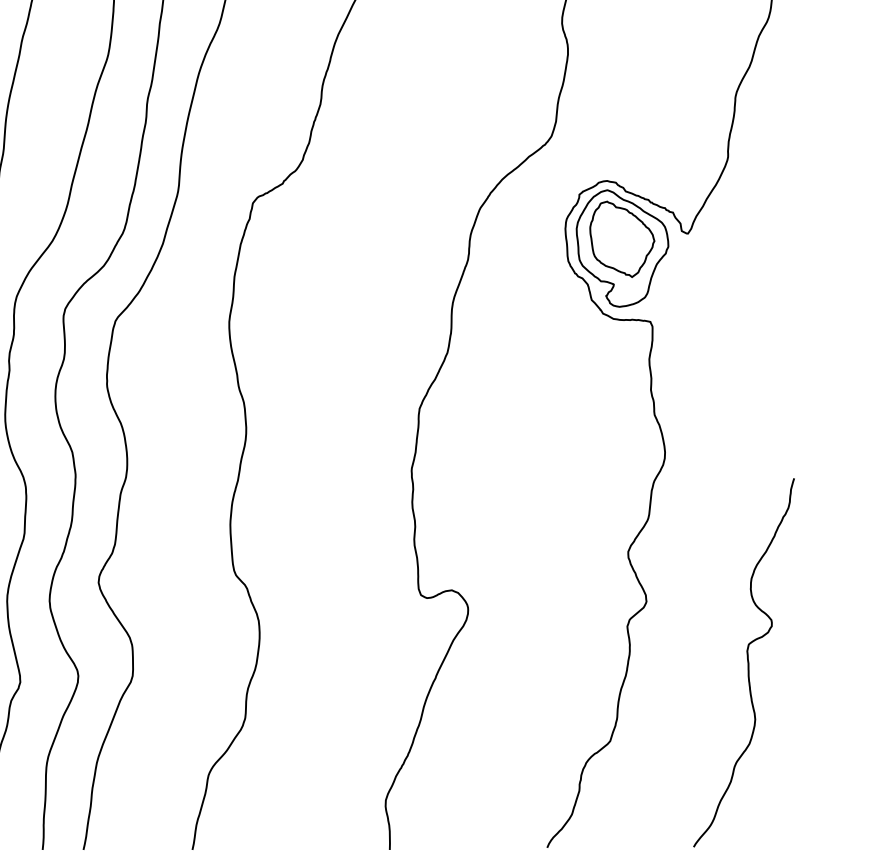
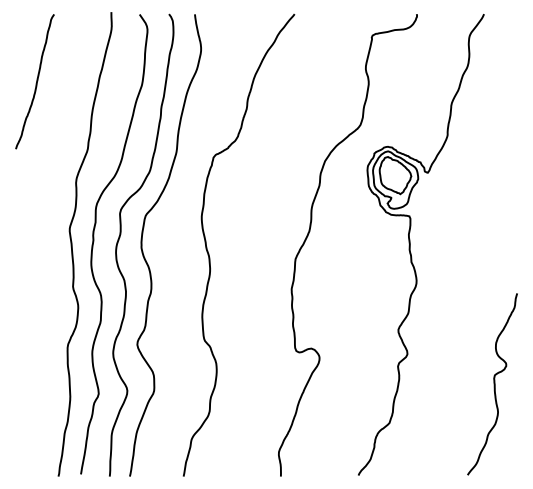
curve: (746, 663) -> (493, 384), moved

